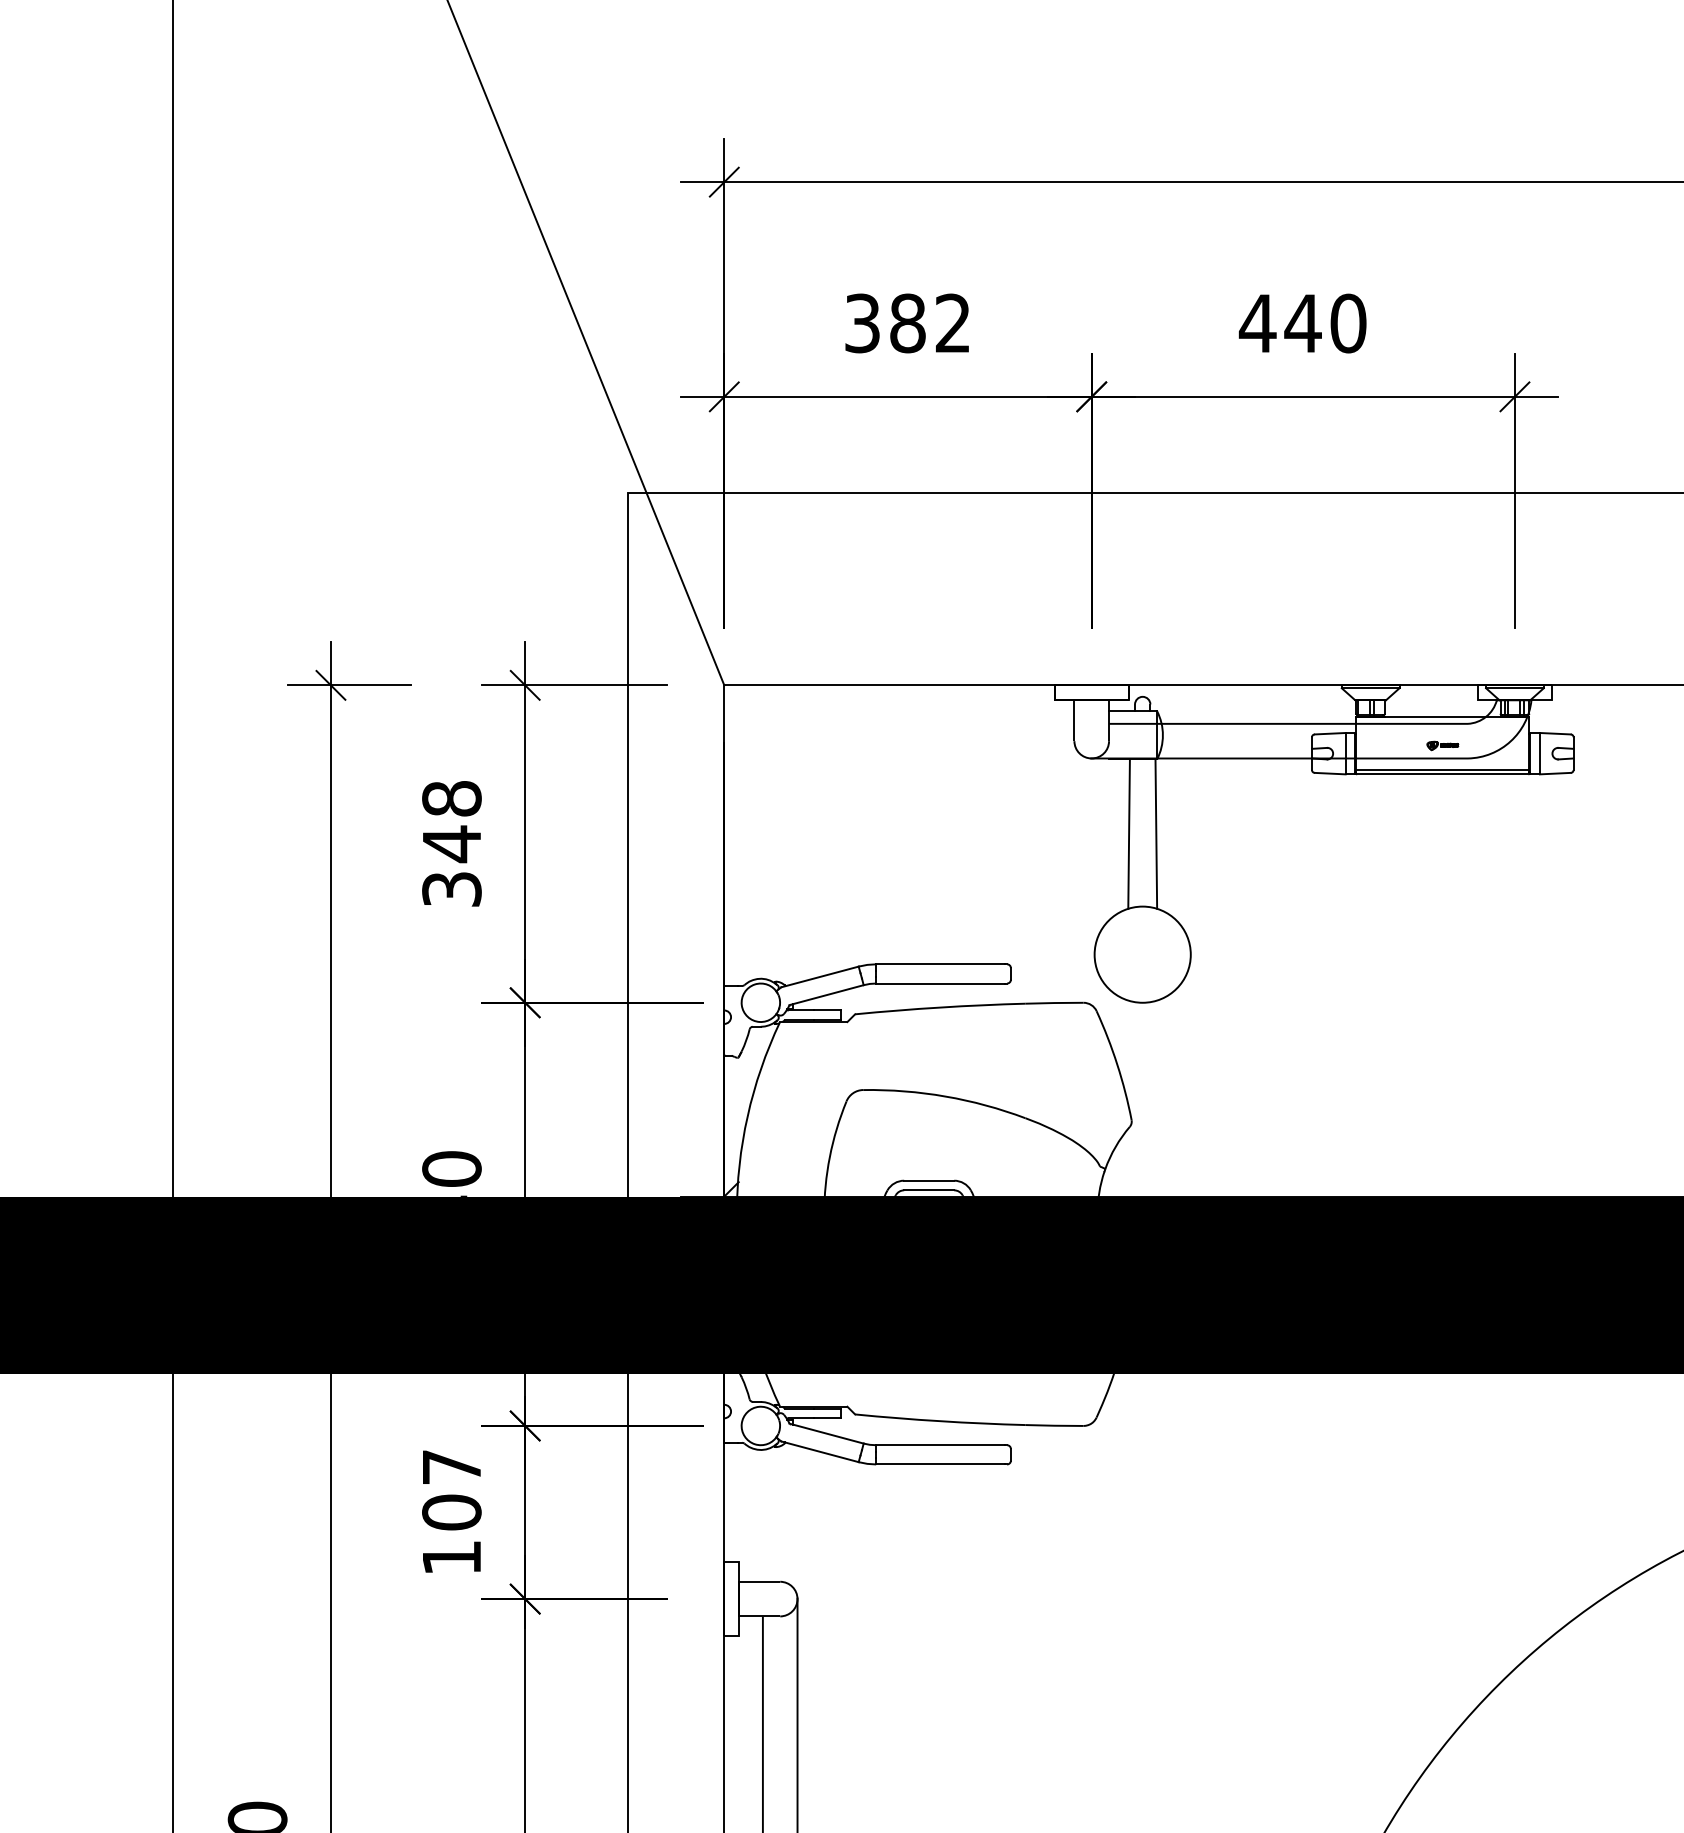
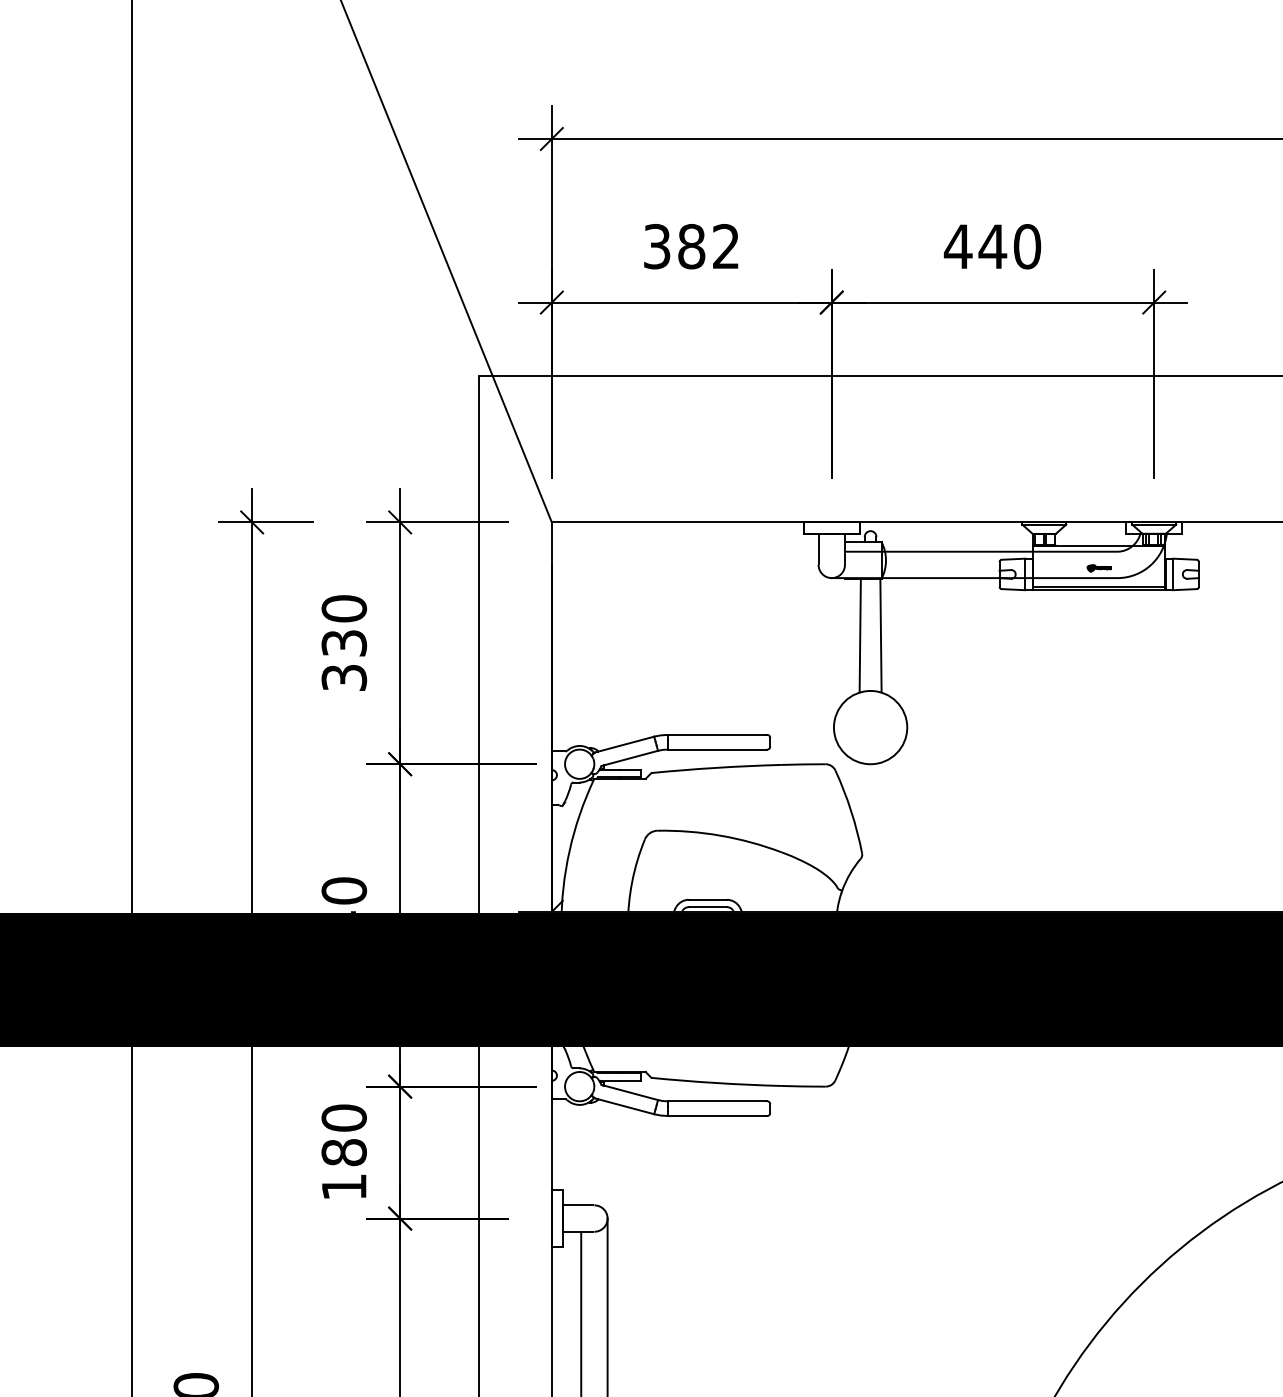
text: (451, 821) -> (343, 626), 348 -> 330
text: (451, 1489) -> (343, 1135), 107 -> 180

